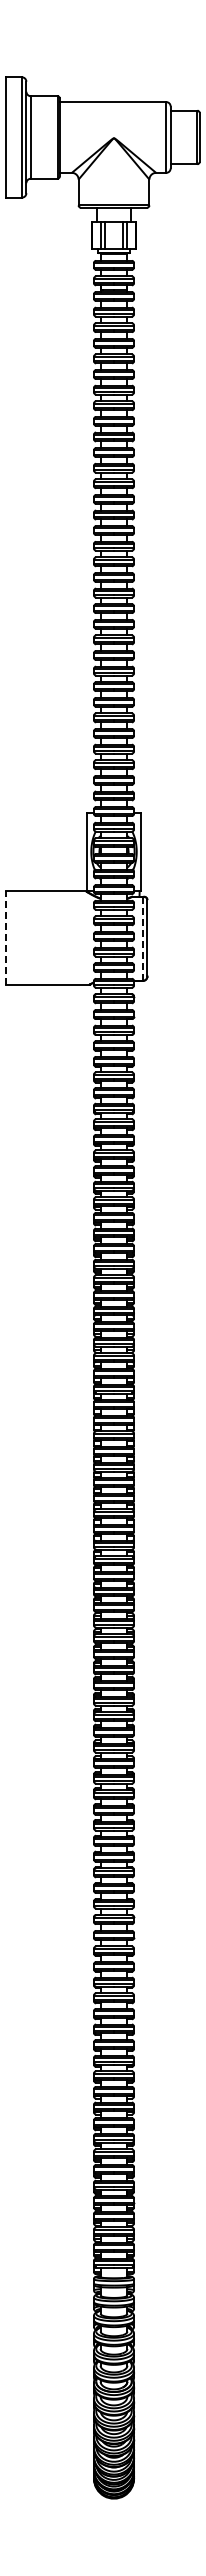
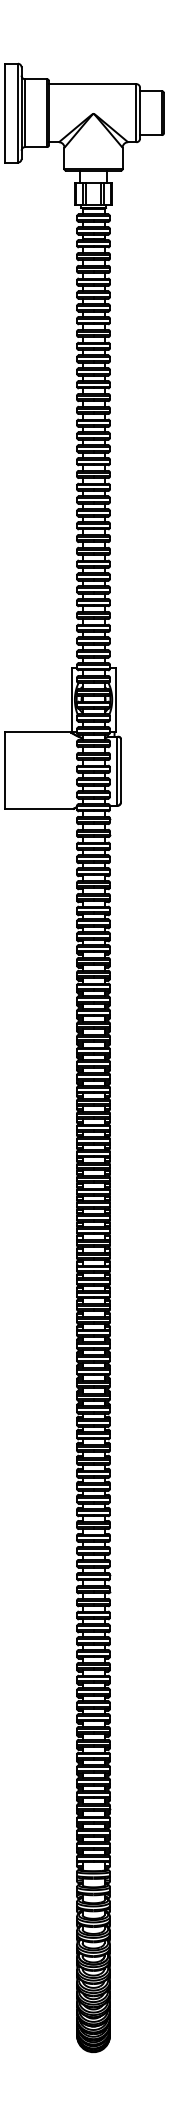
line: (6, 938) -> (5, 770), dashed -> solid
line: (142, 939) -> (116, 771), dashed -> solid

